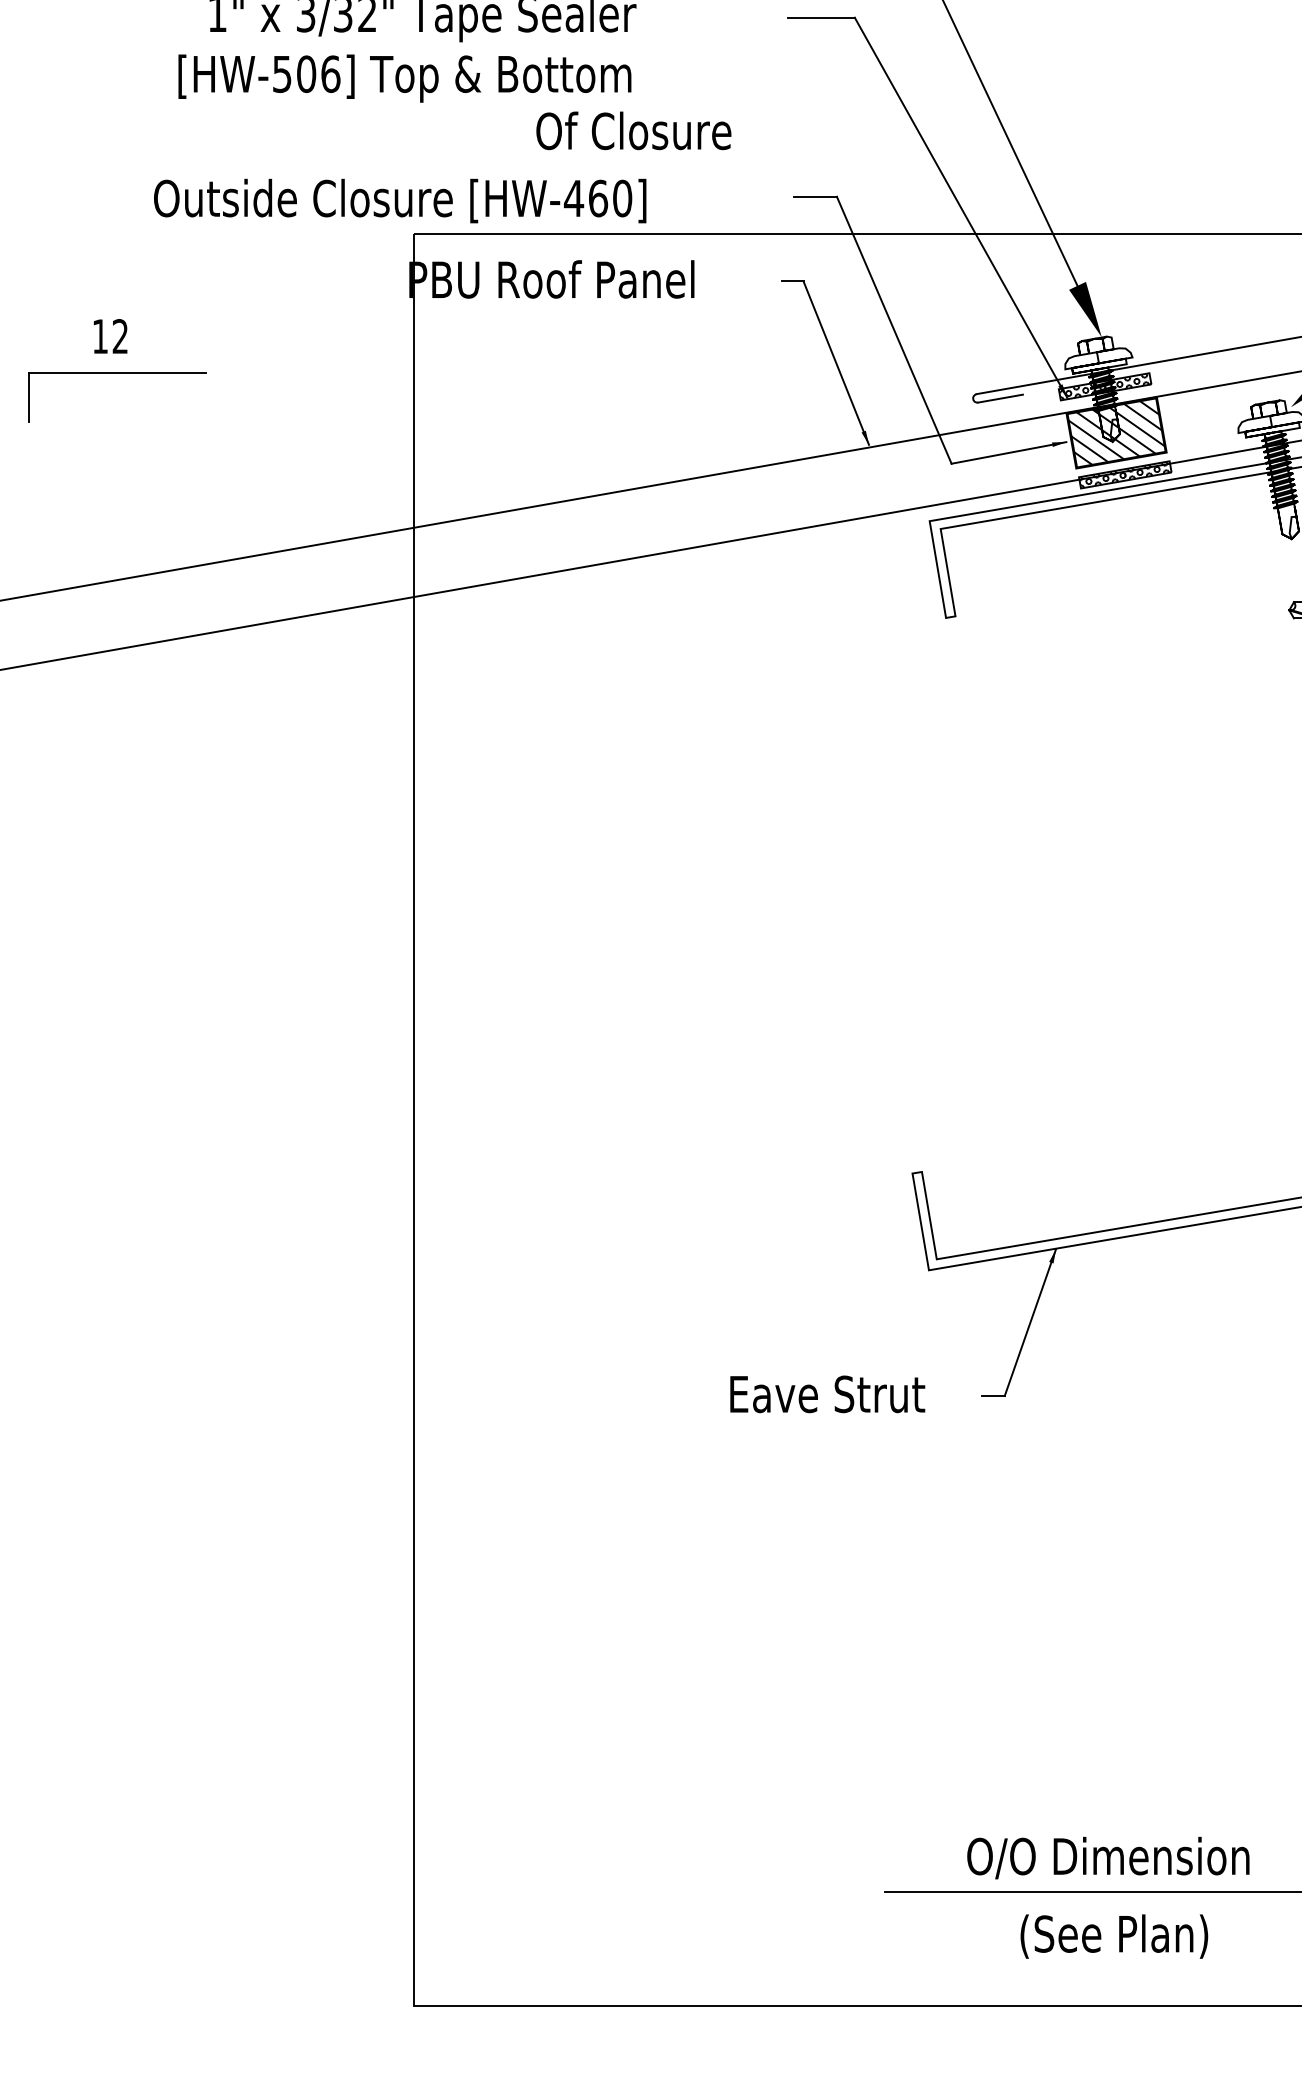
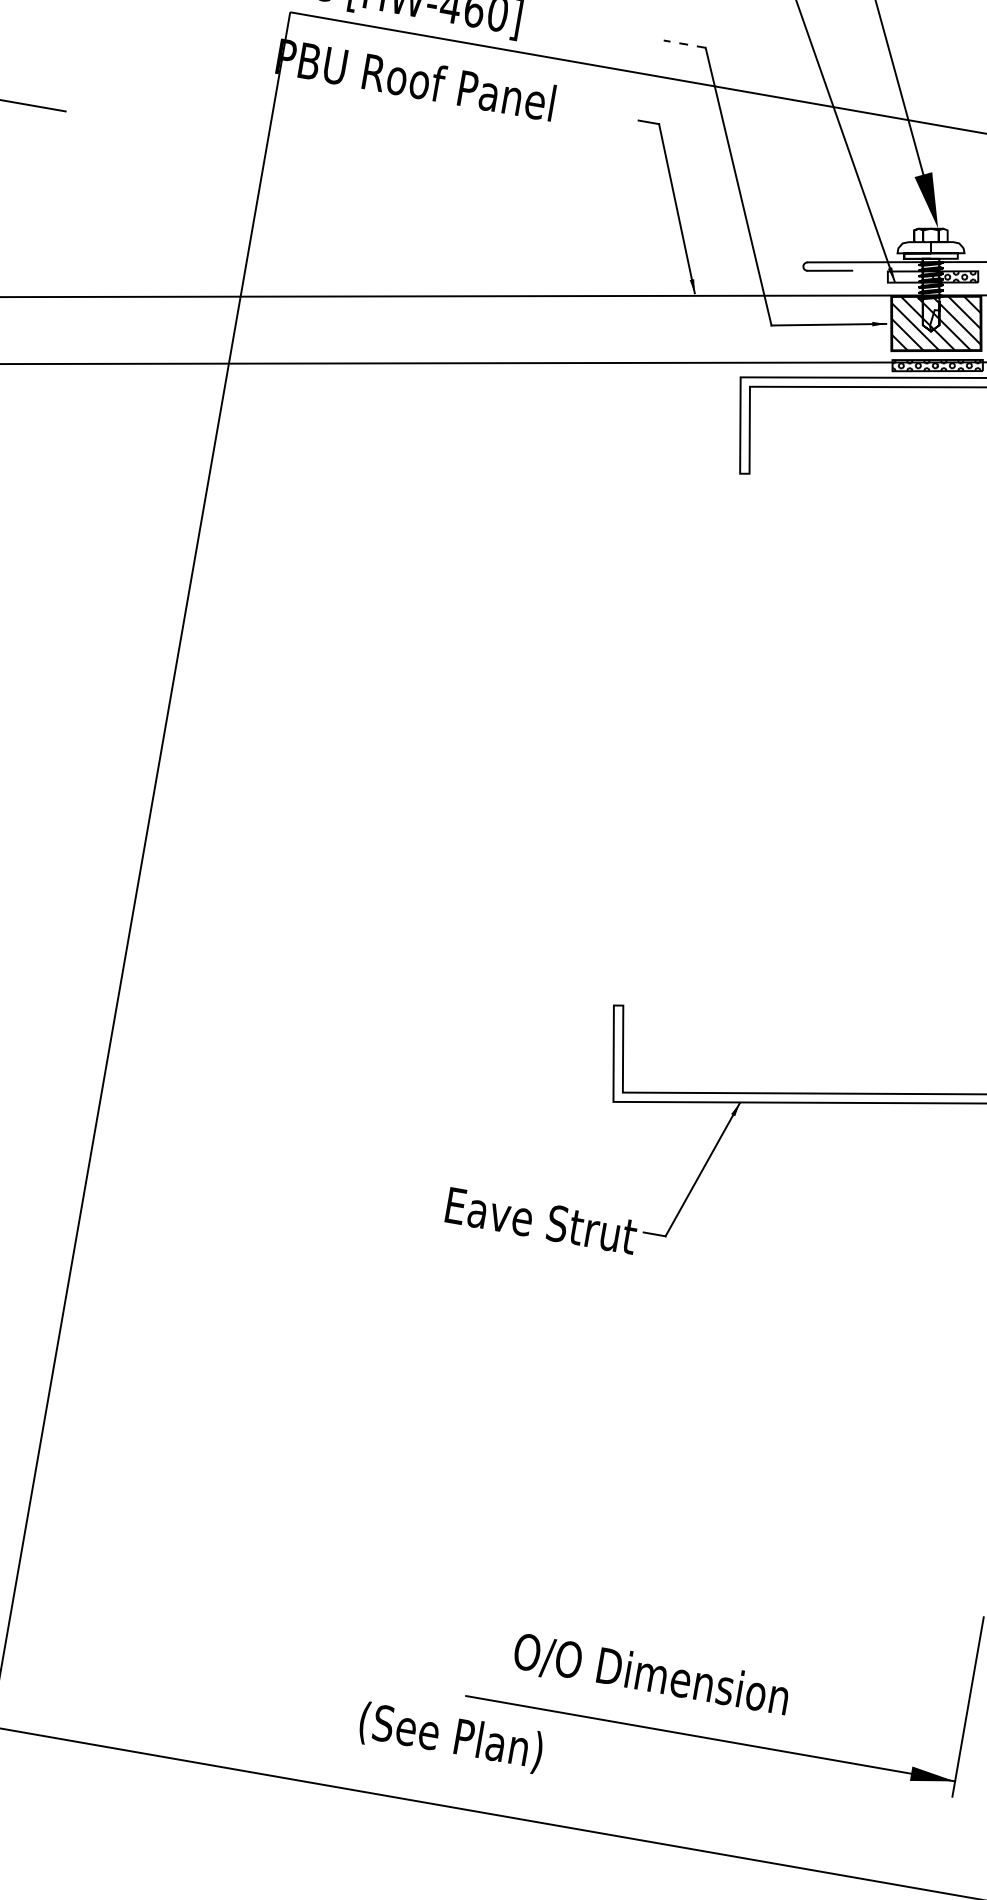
line: (815, 196) -> (685, 43), solid -> dashed
hatch: (1082, 390) -> (910, 276), removed
text: (827, 1394) -> (541, 1221), moved
text: (1108, 1857) -> (651, 1674), moved
text: (1114, 1936) -> (451, 1737), moved

